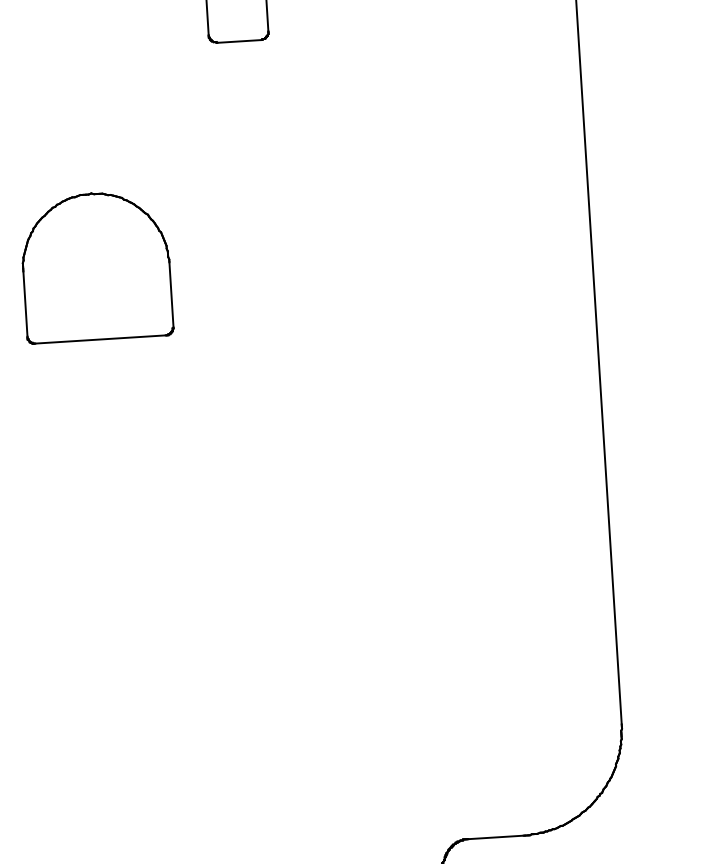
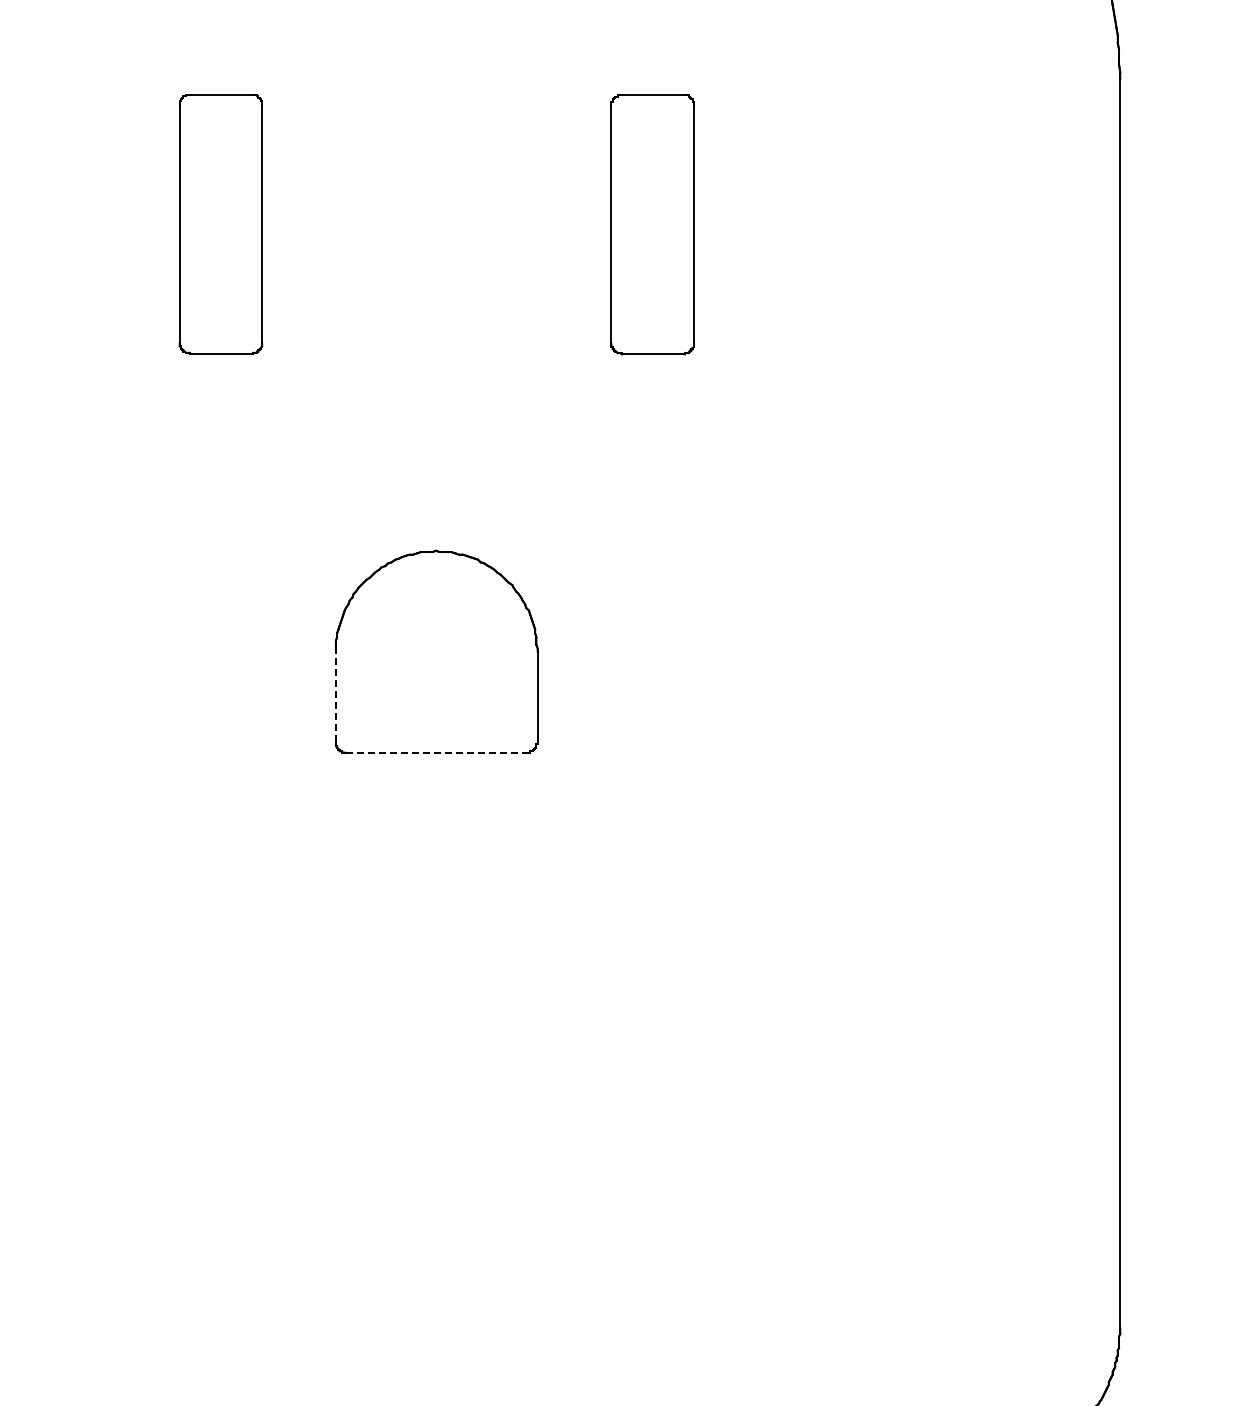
line: (25, 303) -> (335, 696), solid -> dashed
line: (100, 339) -> (436, 752), solid -> dashed

